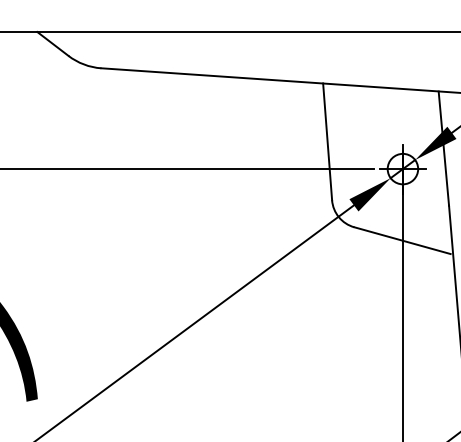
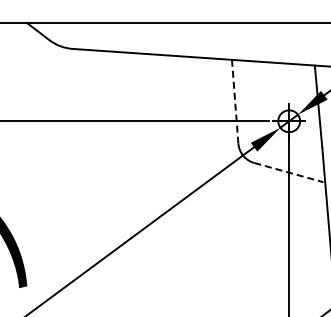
line: (328, 141) -> (235, 101), solid -> dashed
line: (401, 240) -> (288, 172), solid -> dashed

